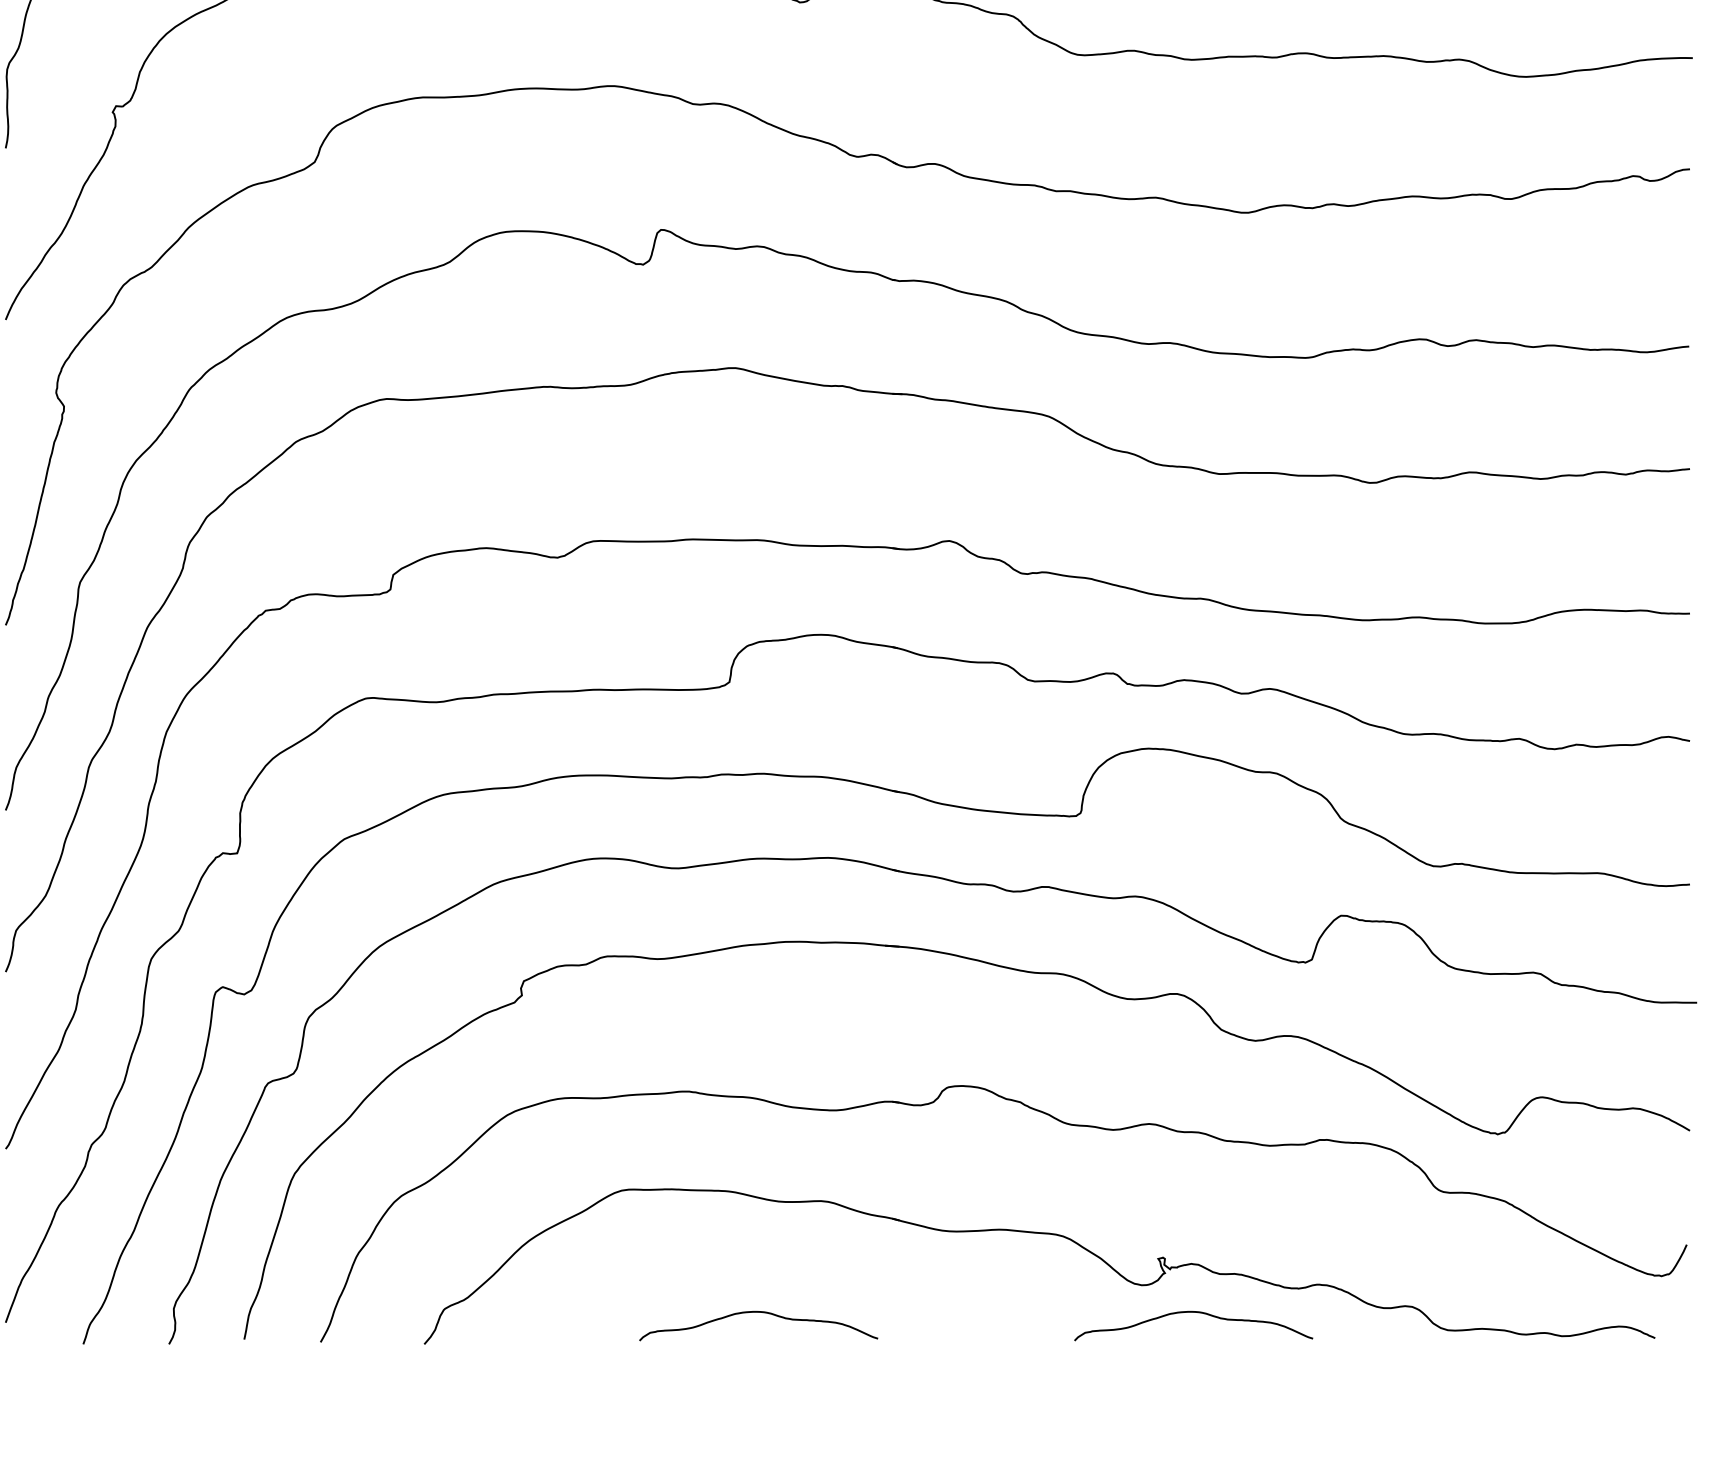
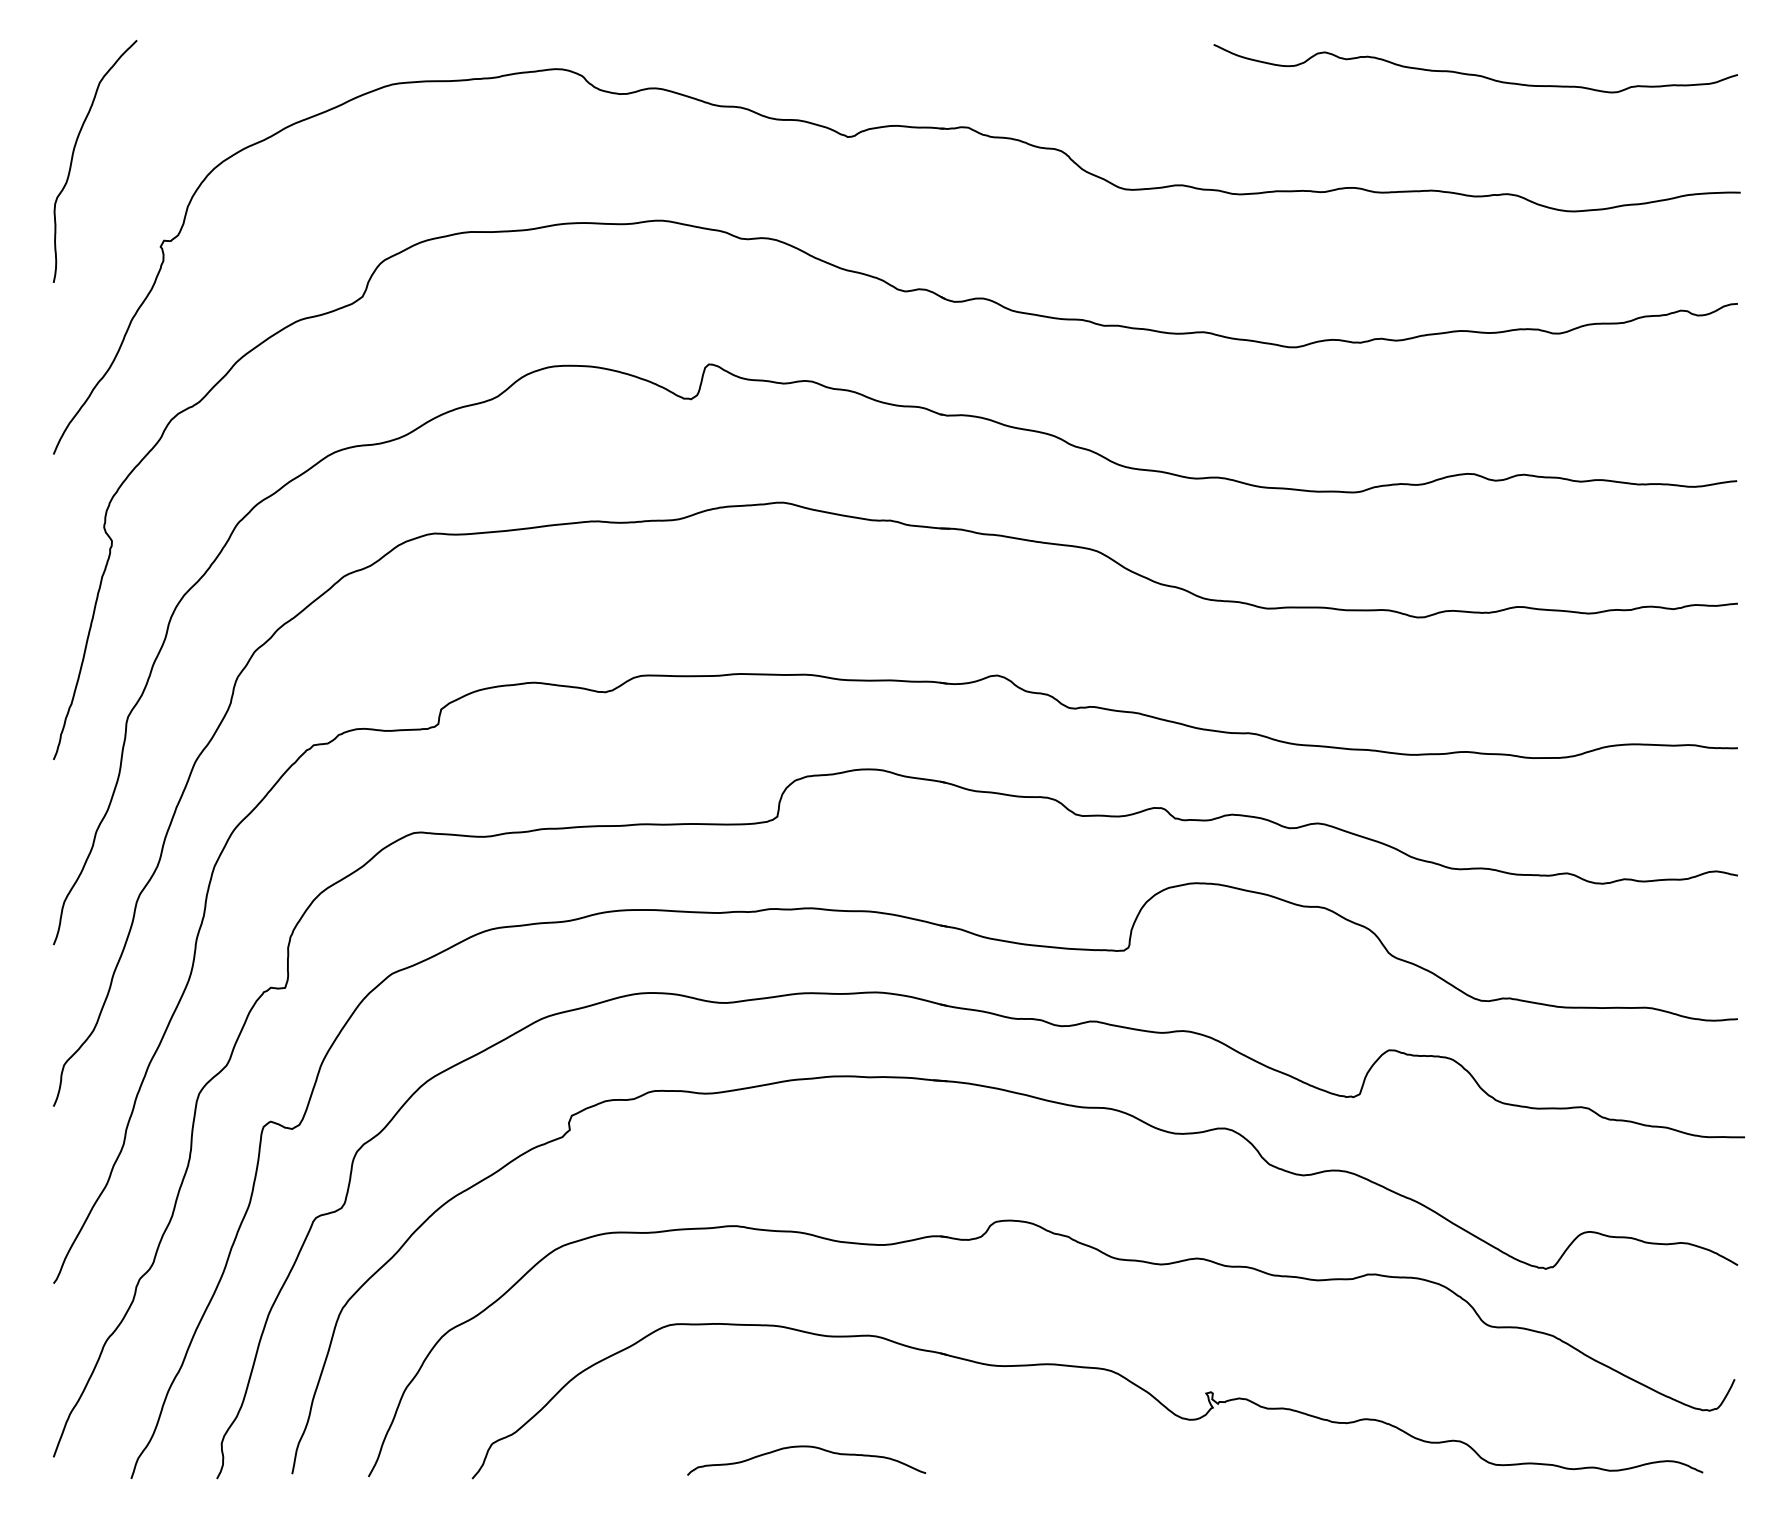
curve: (1193, 1312) -> (1241, 1447), removed

